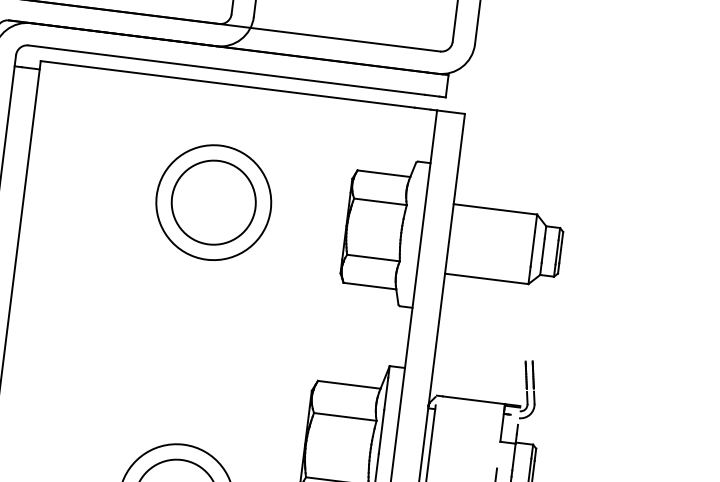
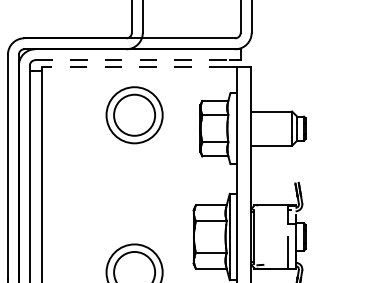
line: (225, 70) -> (132, 60), solid -> dashed
line: (226, 85) -> (133, 67), solid -> dashed
part: (213, 203) -> (134, 115), moved

